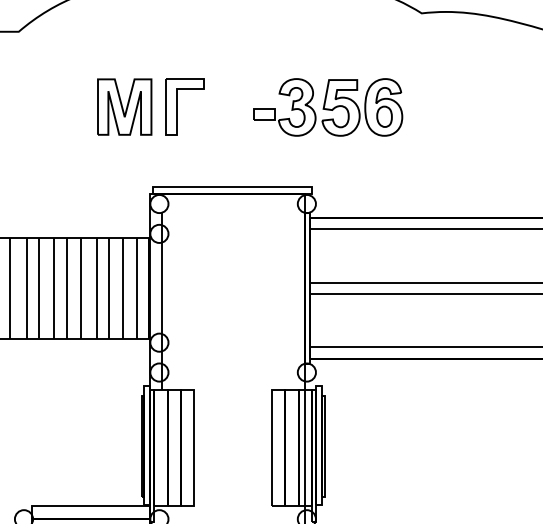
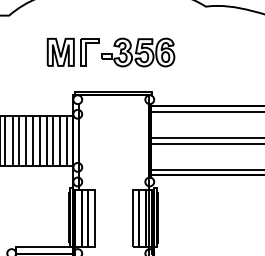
part: (328, 107) -> (138, 52), moved

